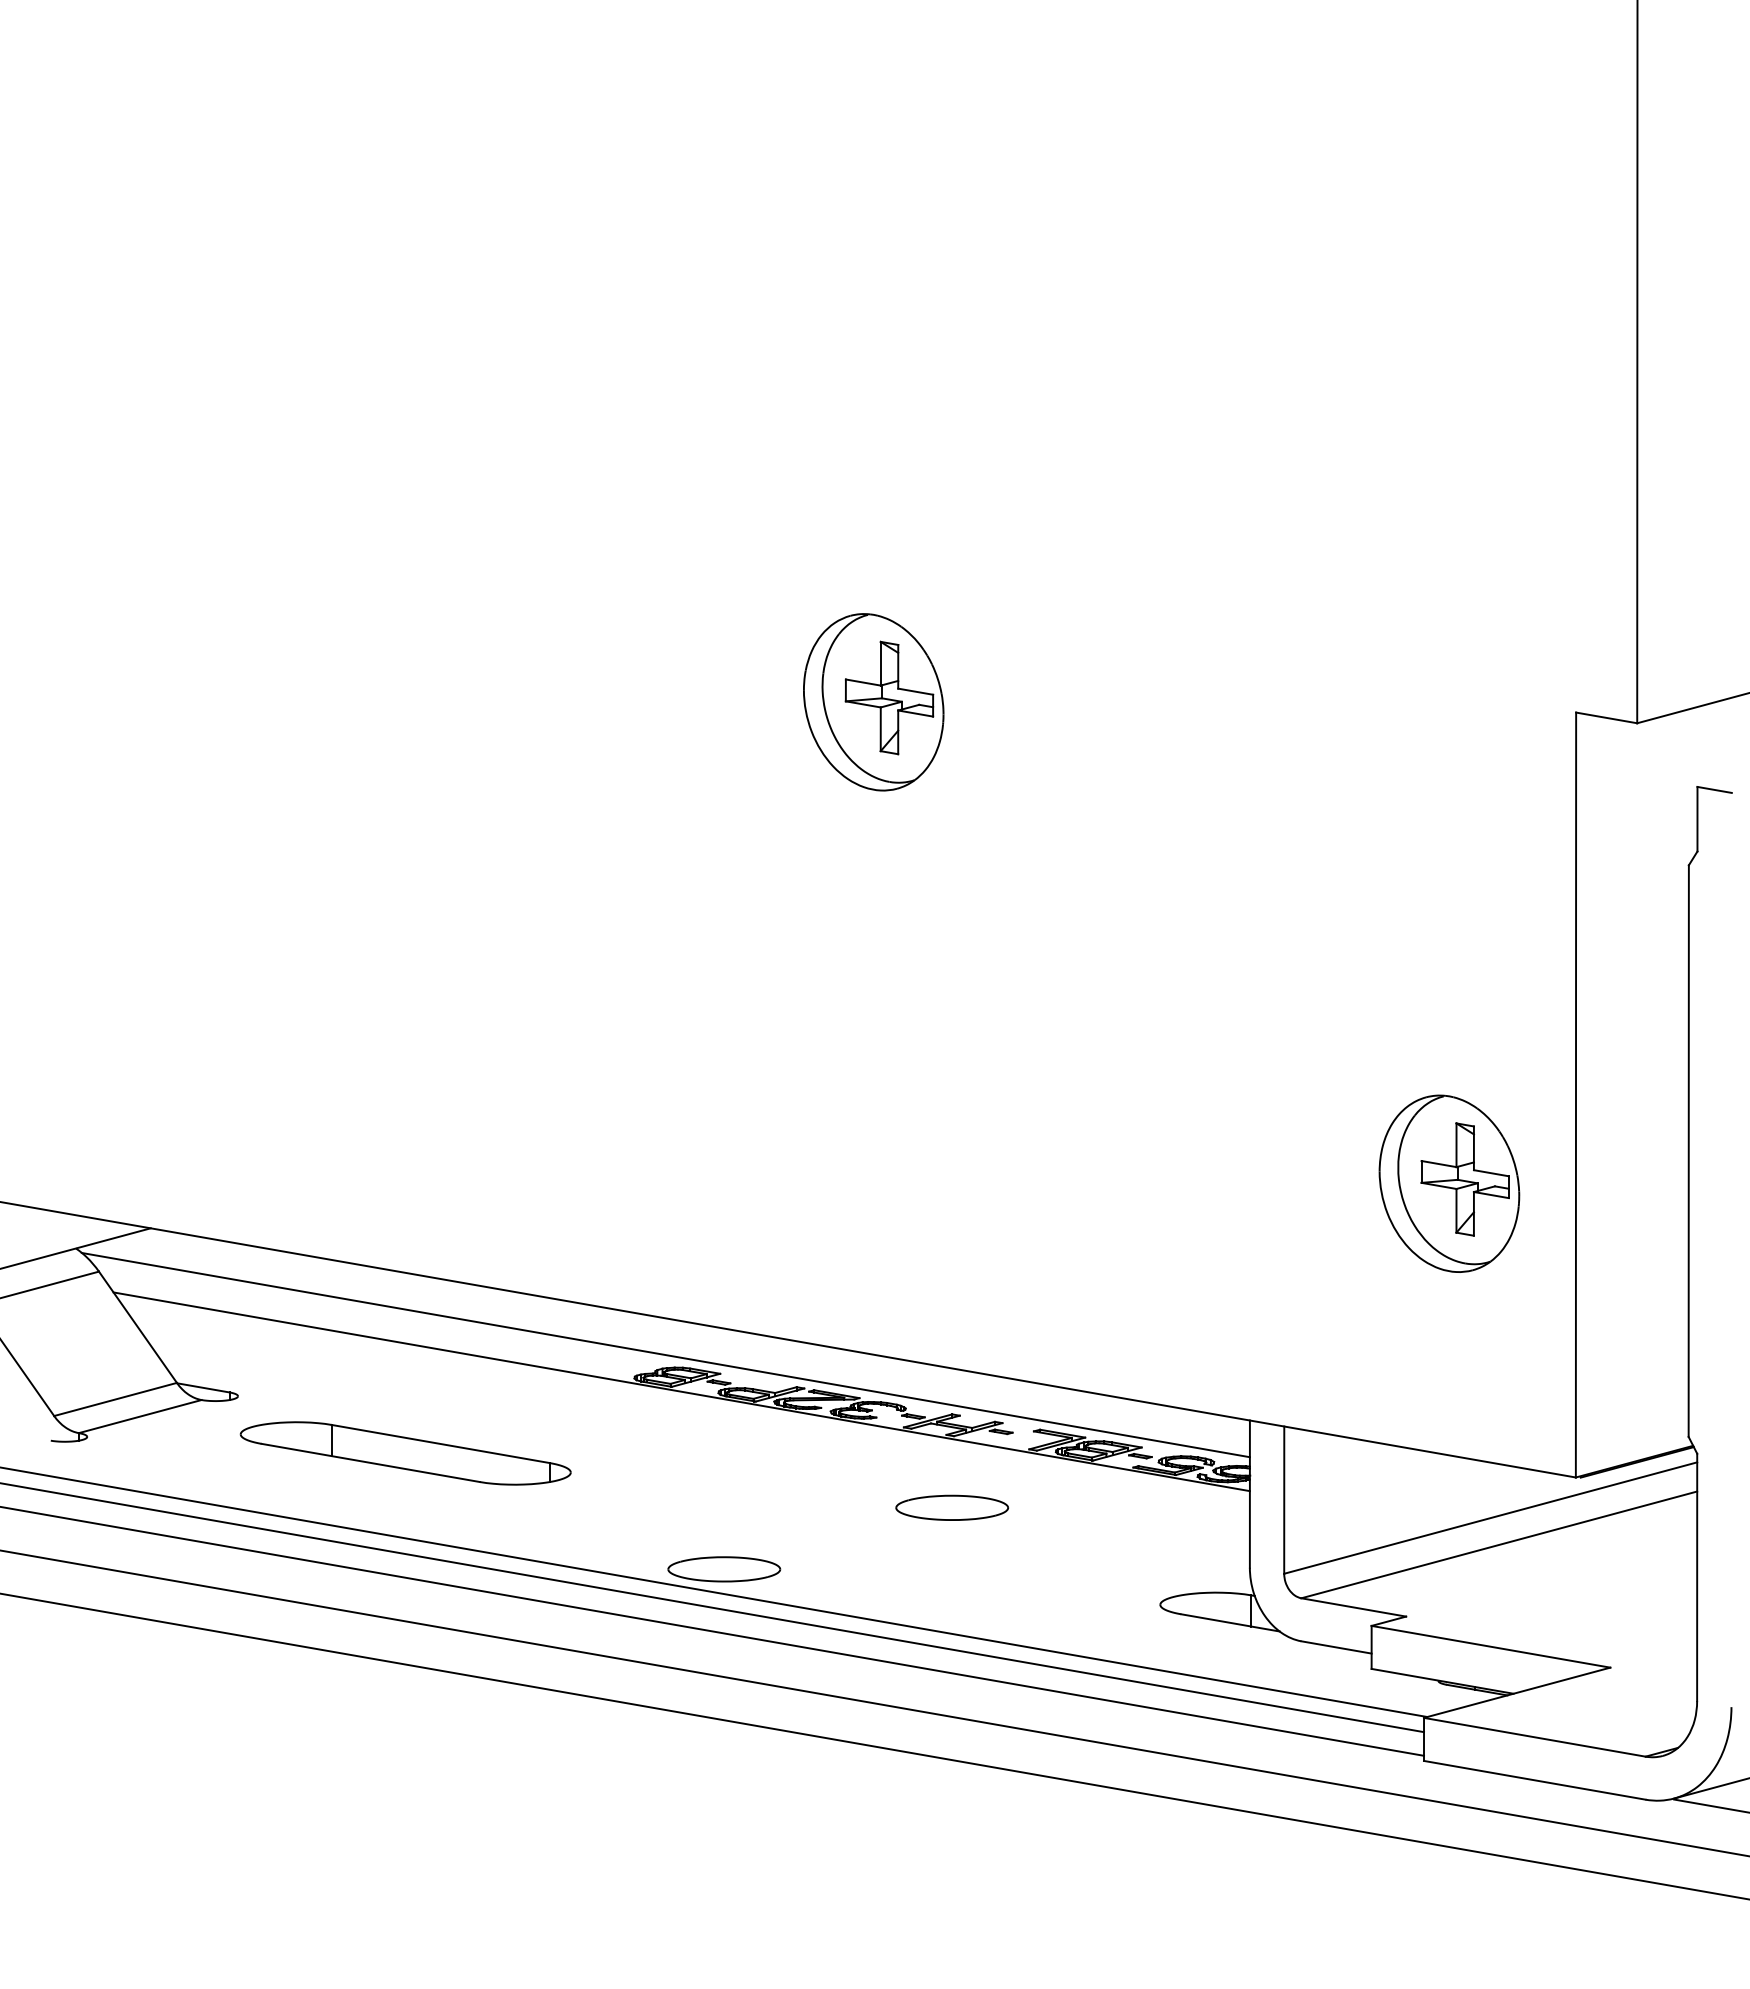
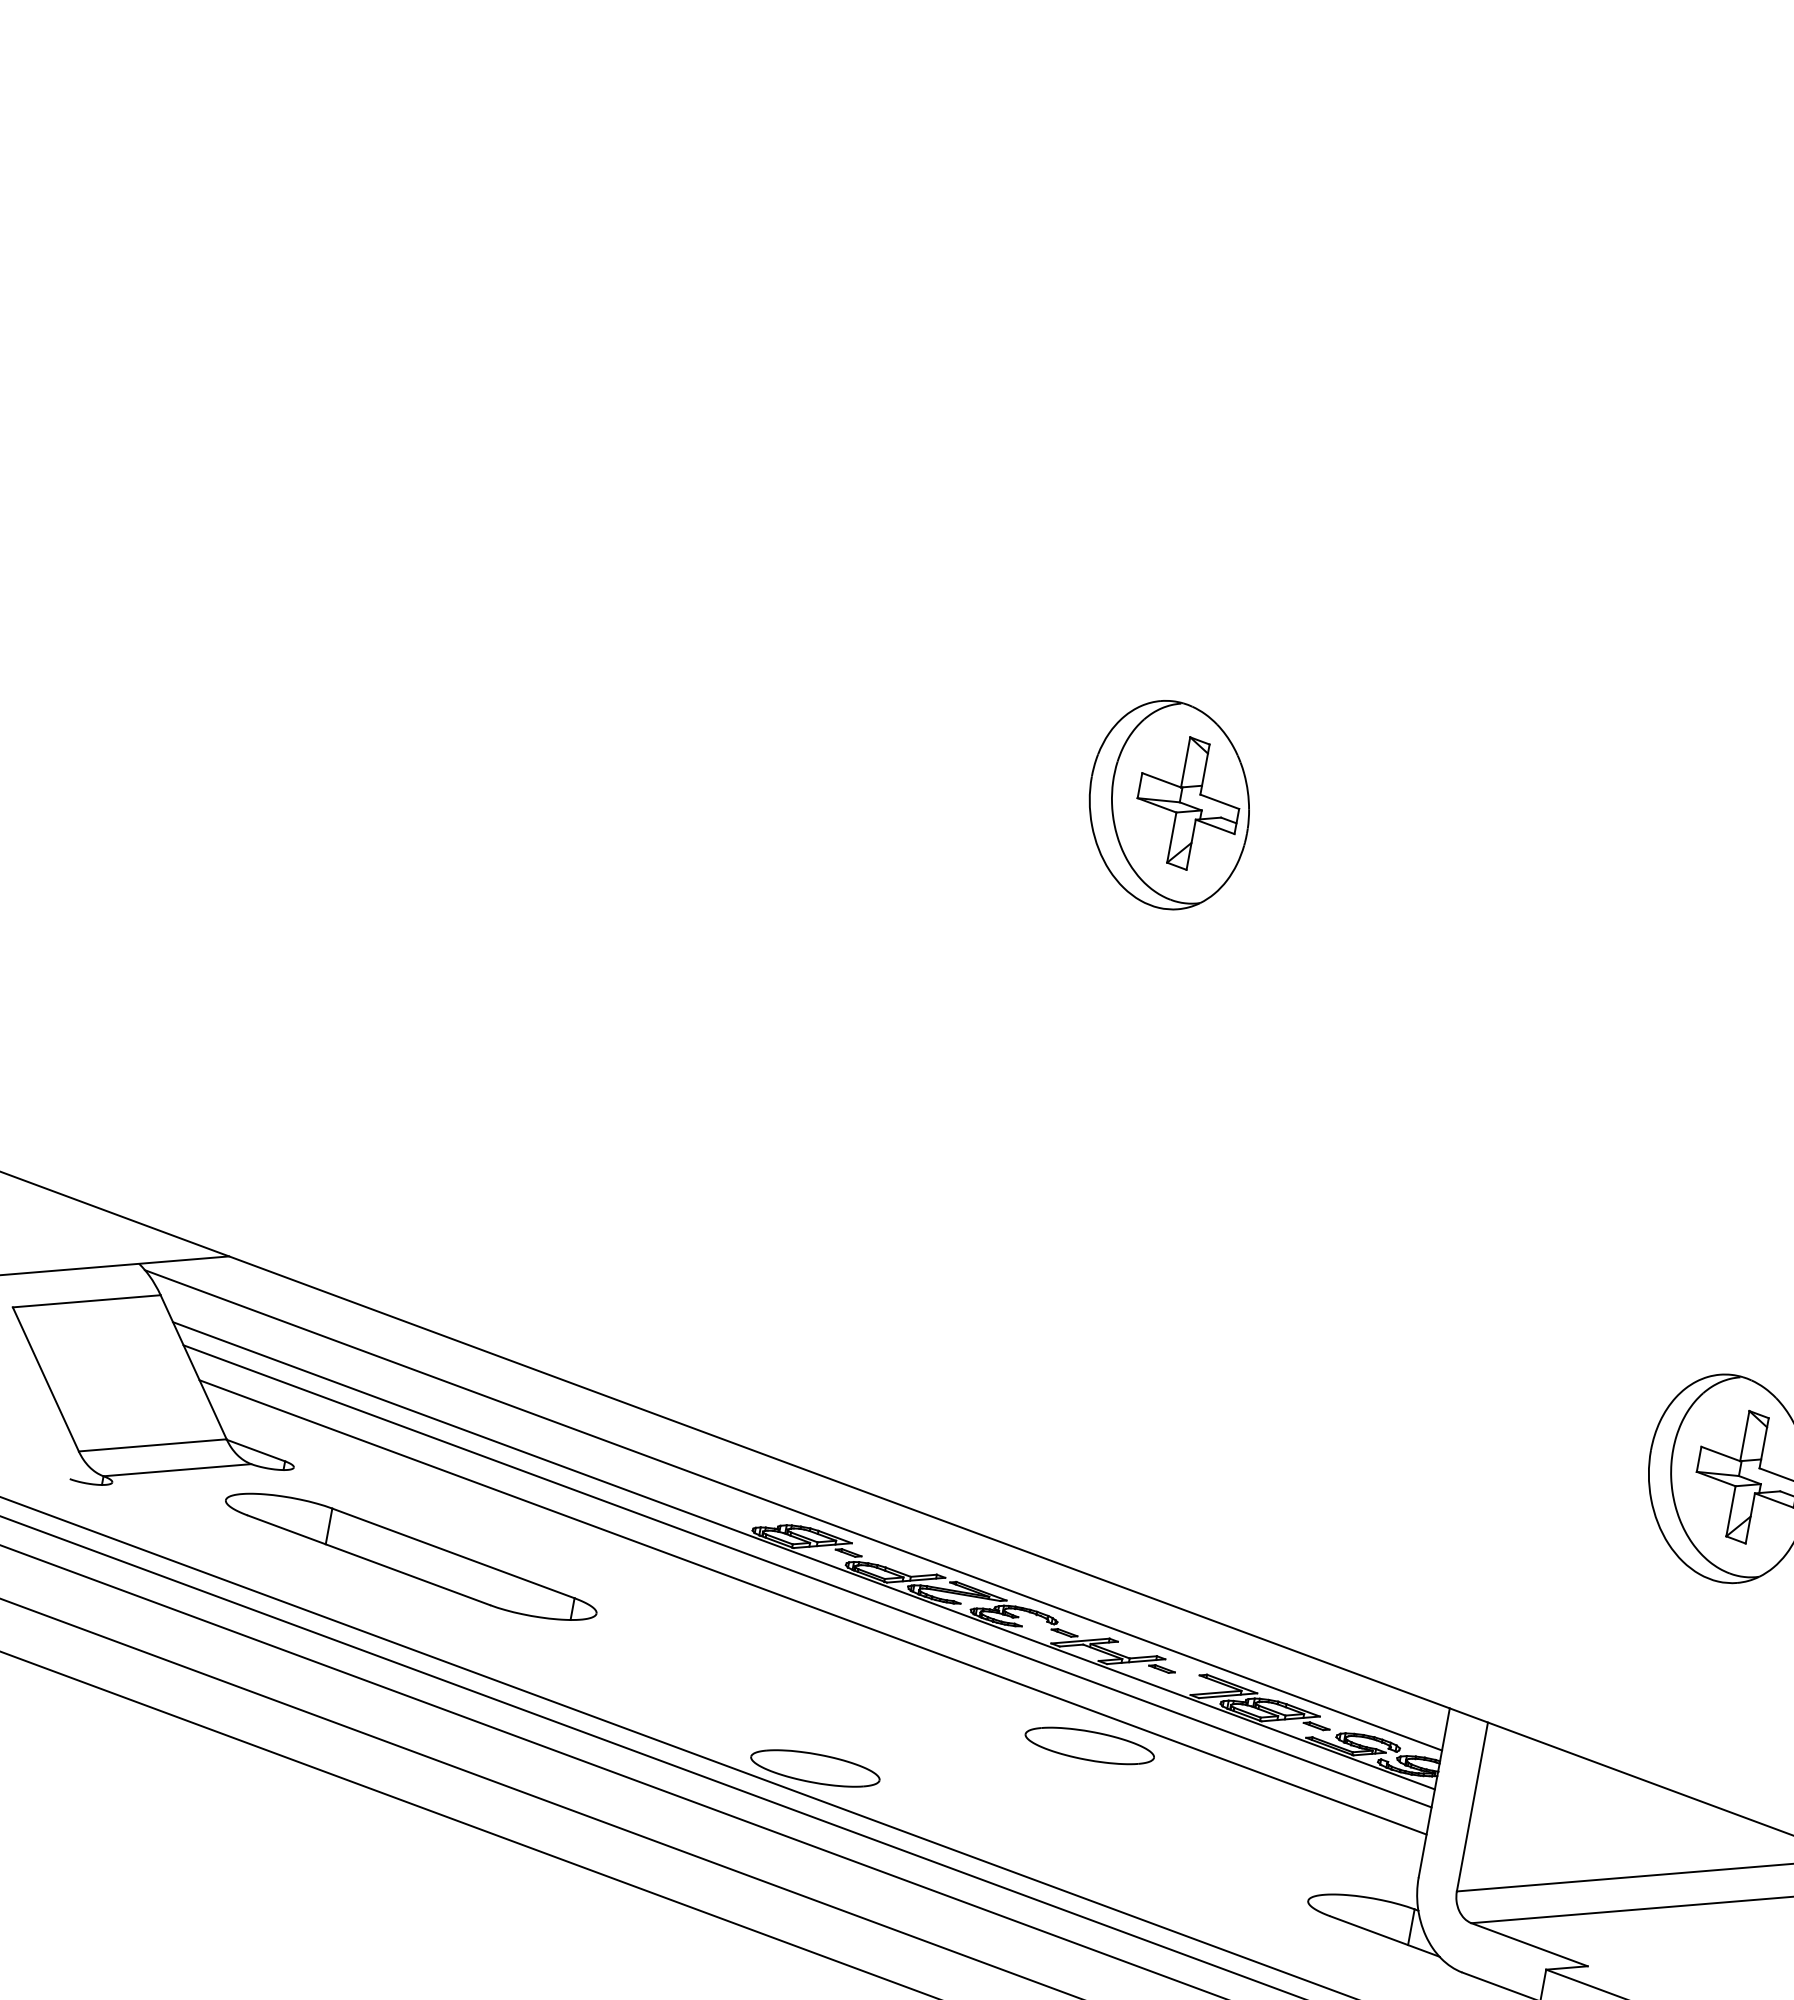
line: (687, 1408) -> (807, 1576), added
line: (696, 1433) -> (812, 1606), added
part: (405, 1453) -> (410, 1556), moved

